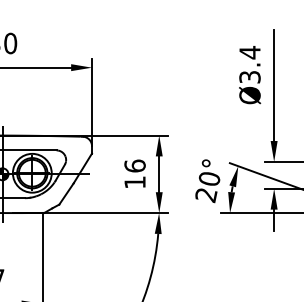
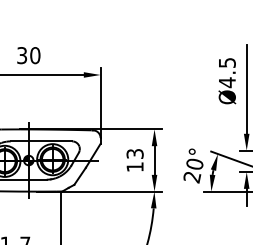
text: (248, 64) -> (226, 72), Ø3.4 -> Ø4.5
text: (134, 165) -> (134, 153), 16 -> 13

